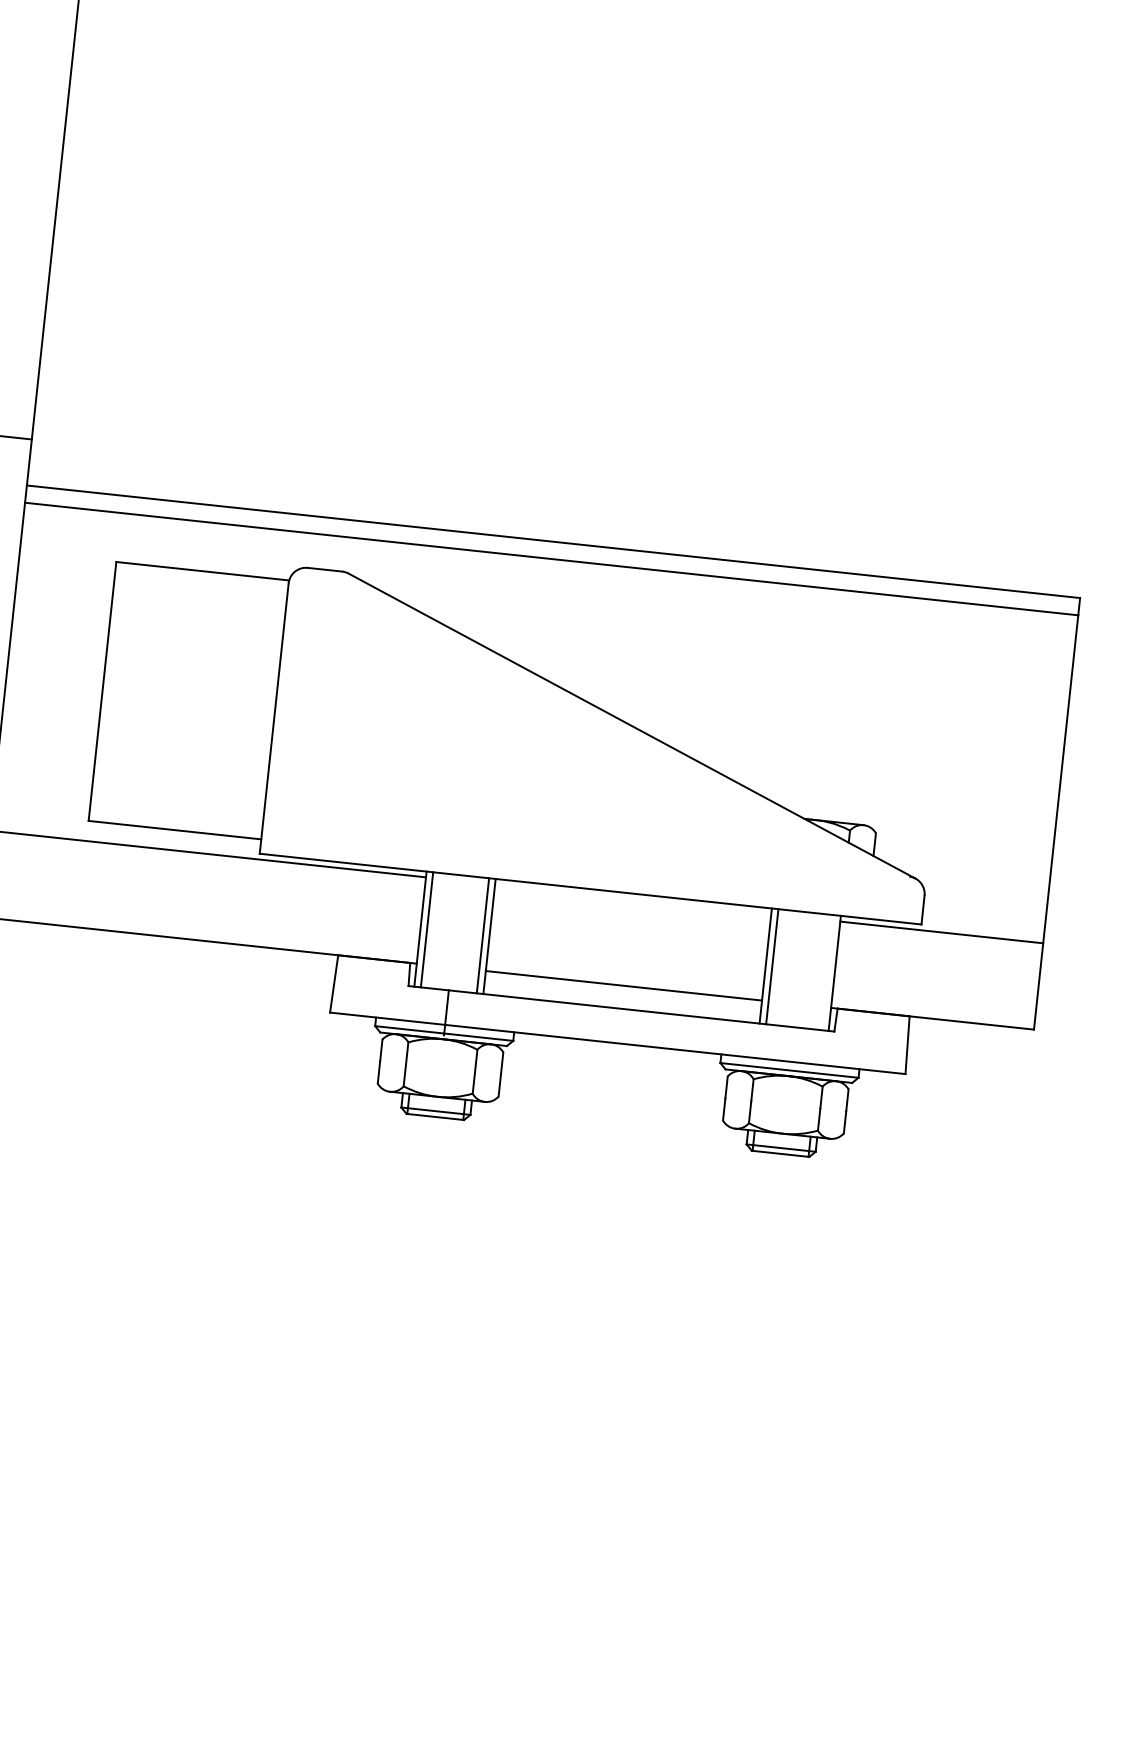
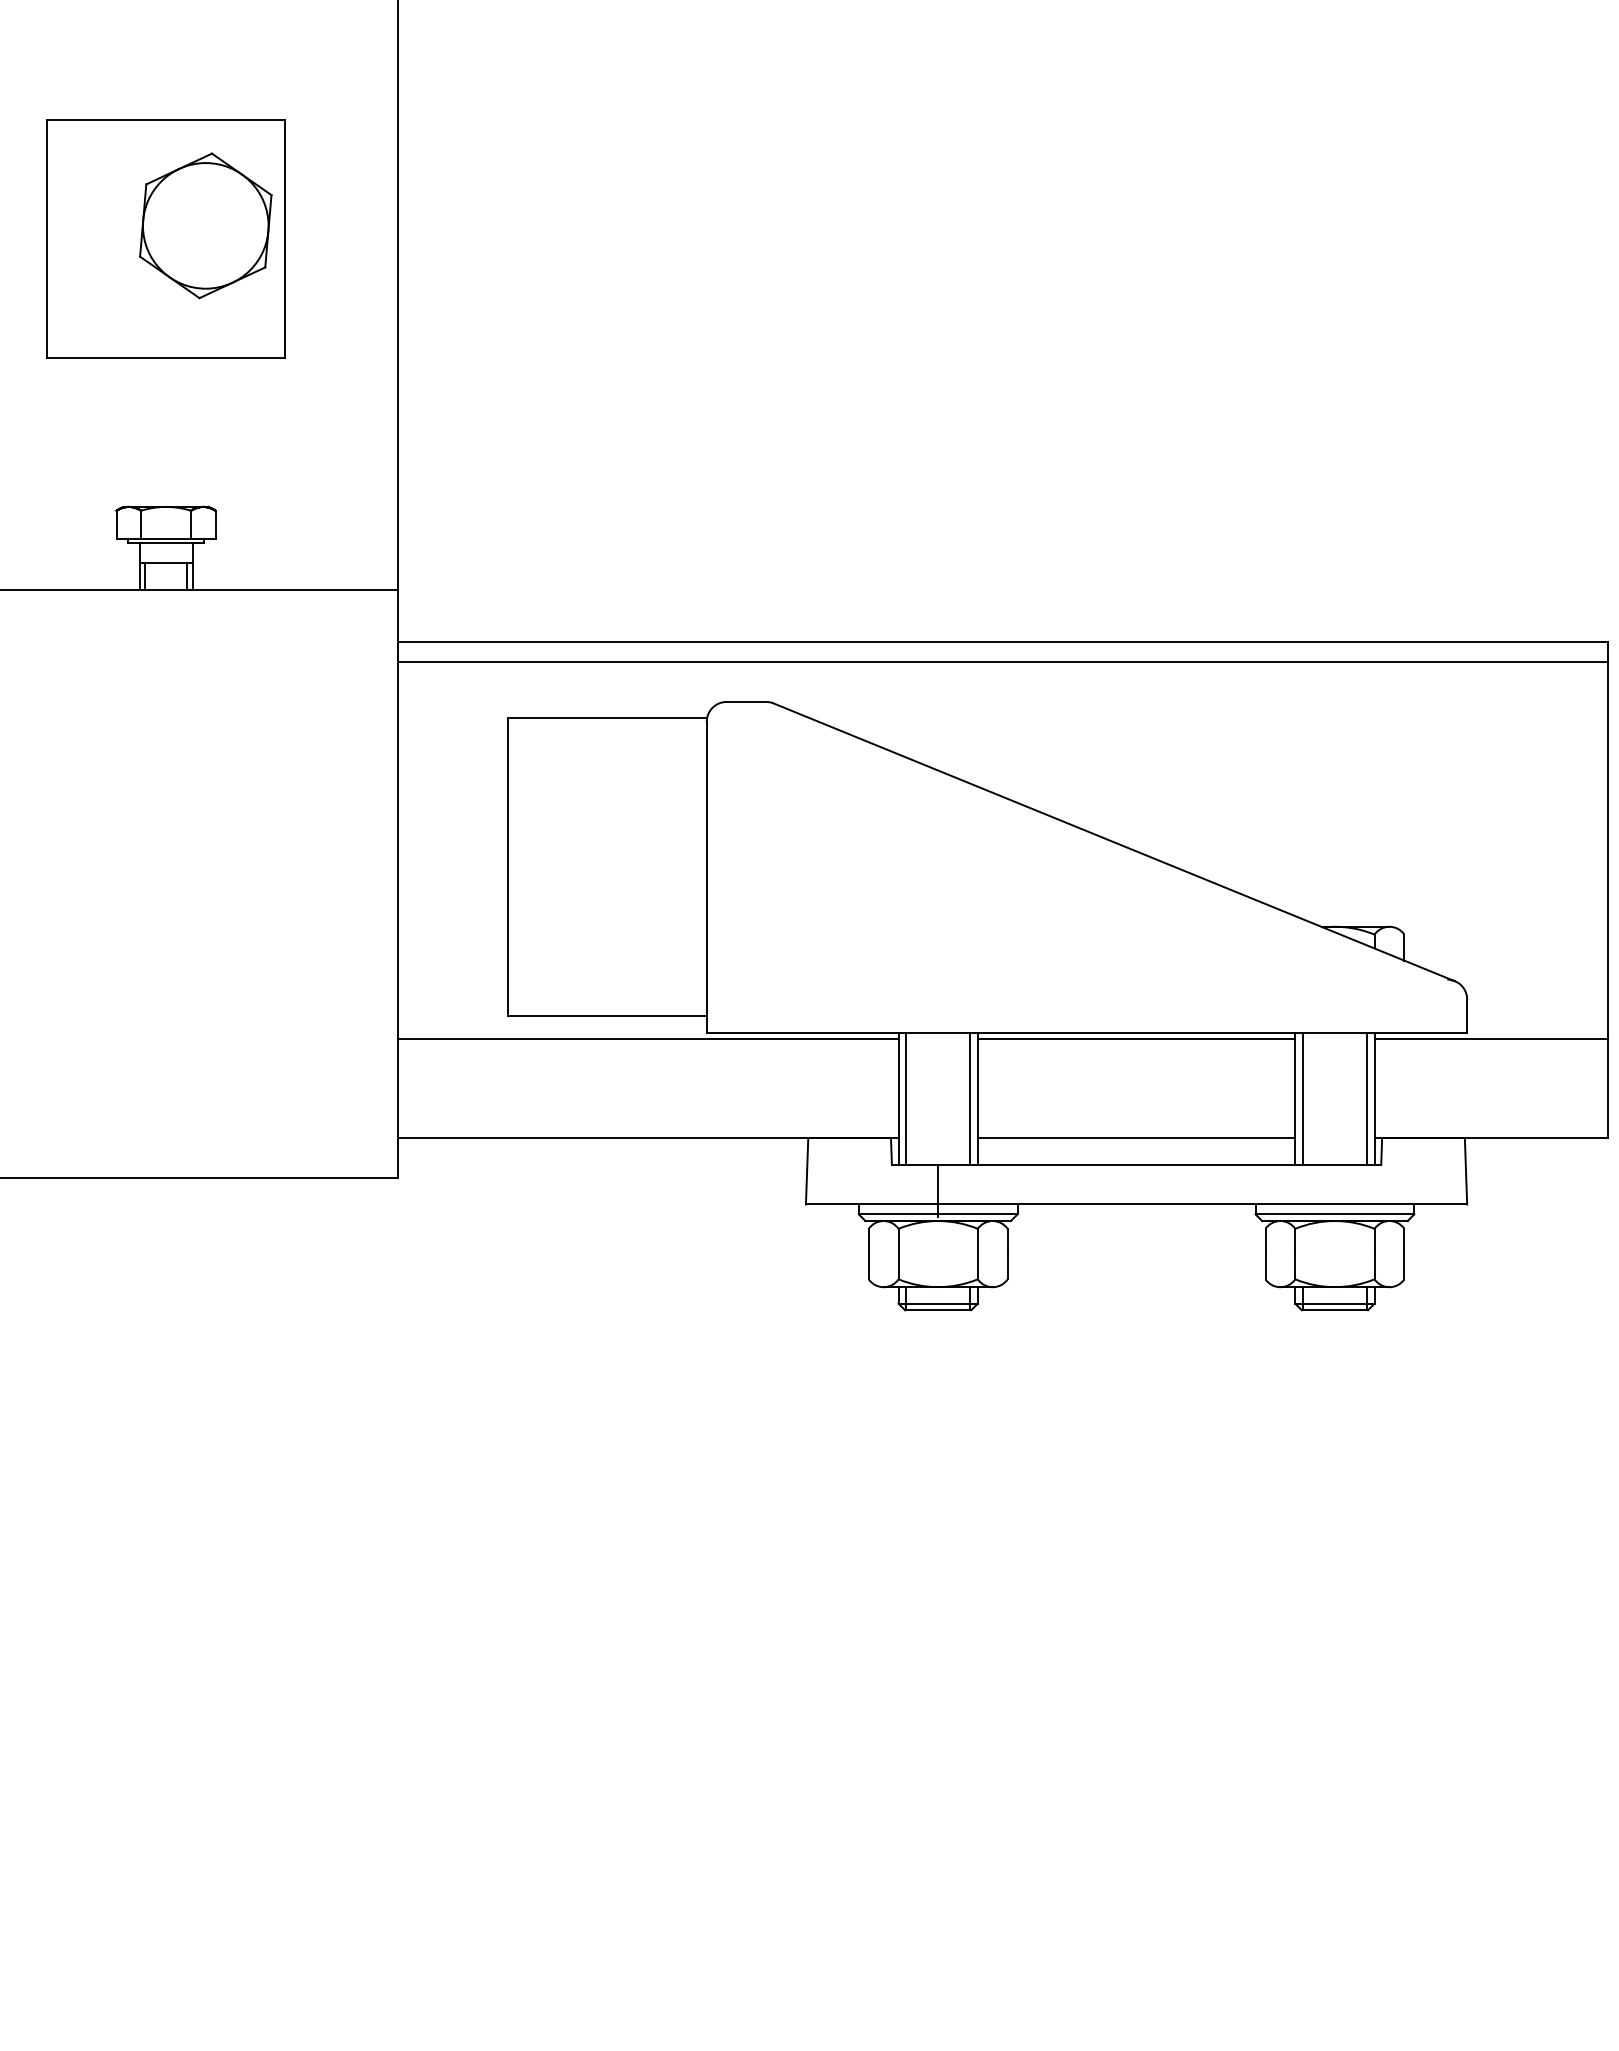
line: (633, 899) -> (1136, 1039), added
line: (828, 972) -> (1367, 1098), added

